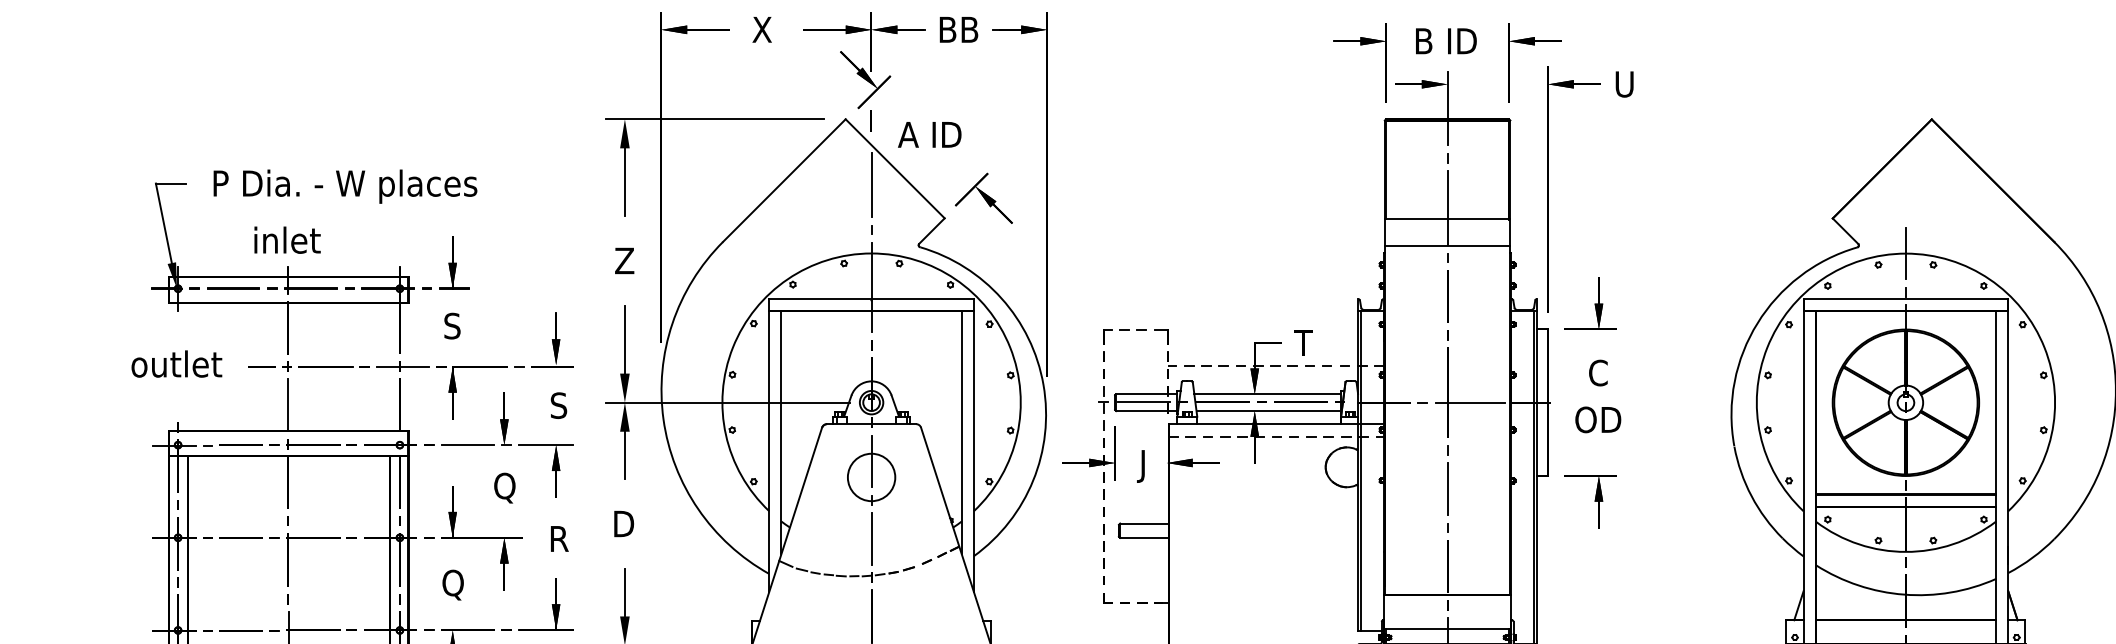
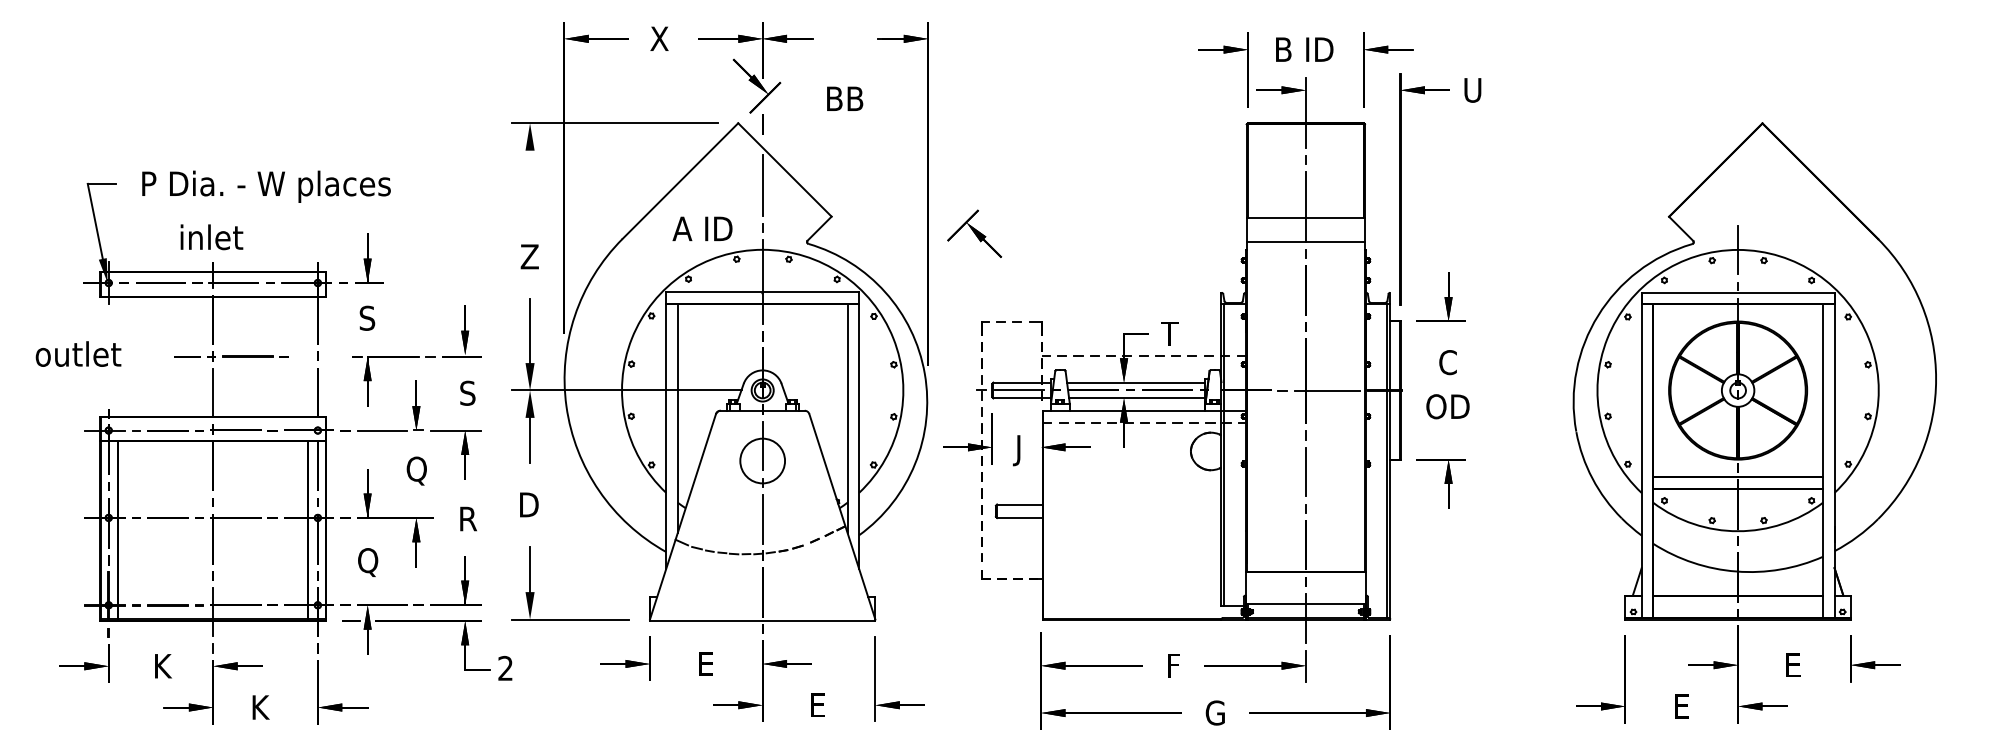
text: (959, 29) -> (845, 98), moved
text: (929, 134) -> (702, 228), moved
line: (625, 182) -> (530, 182), removed
part: (983, 198) -> (974, 233), moved
text: (176, 363) -> (78, 353), moved
line: (402, 366) -> (320, 356), removed

